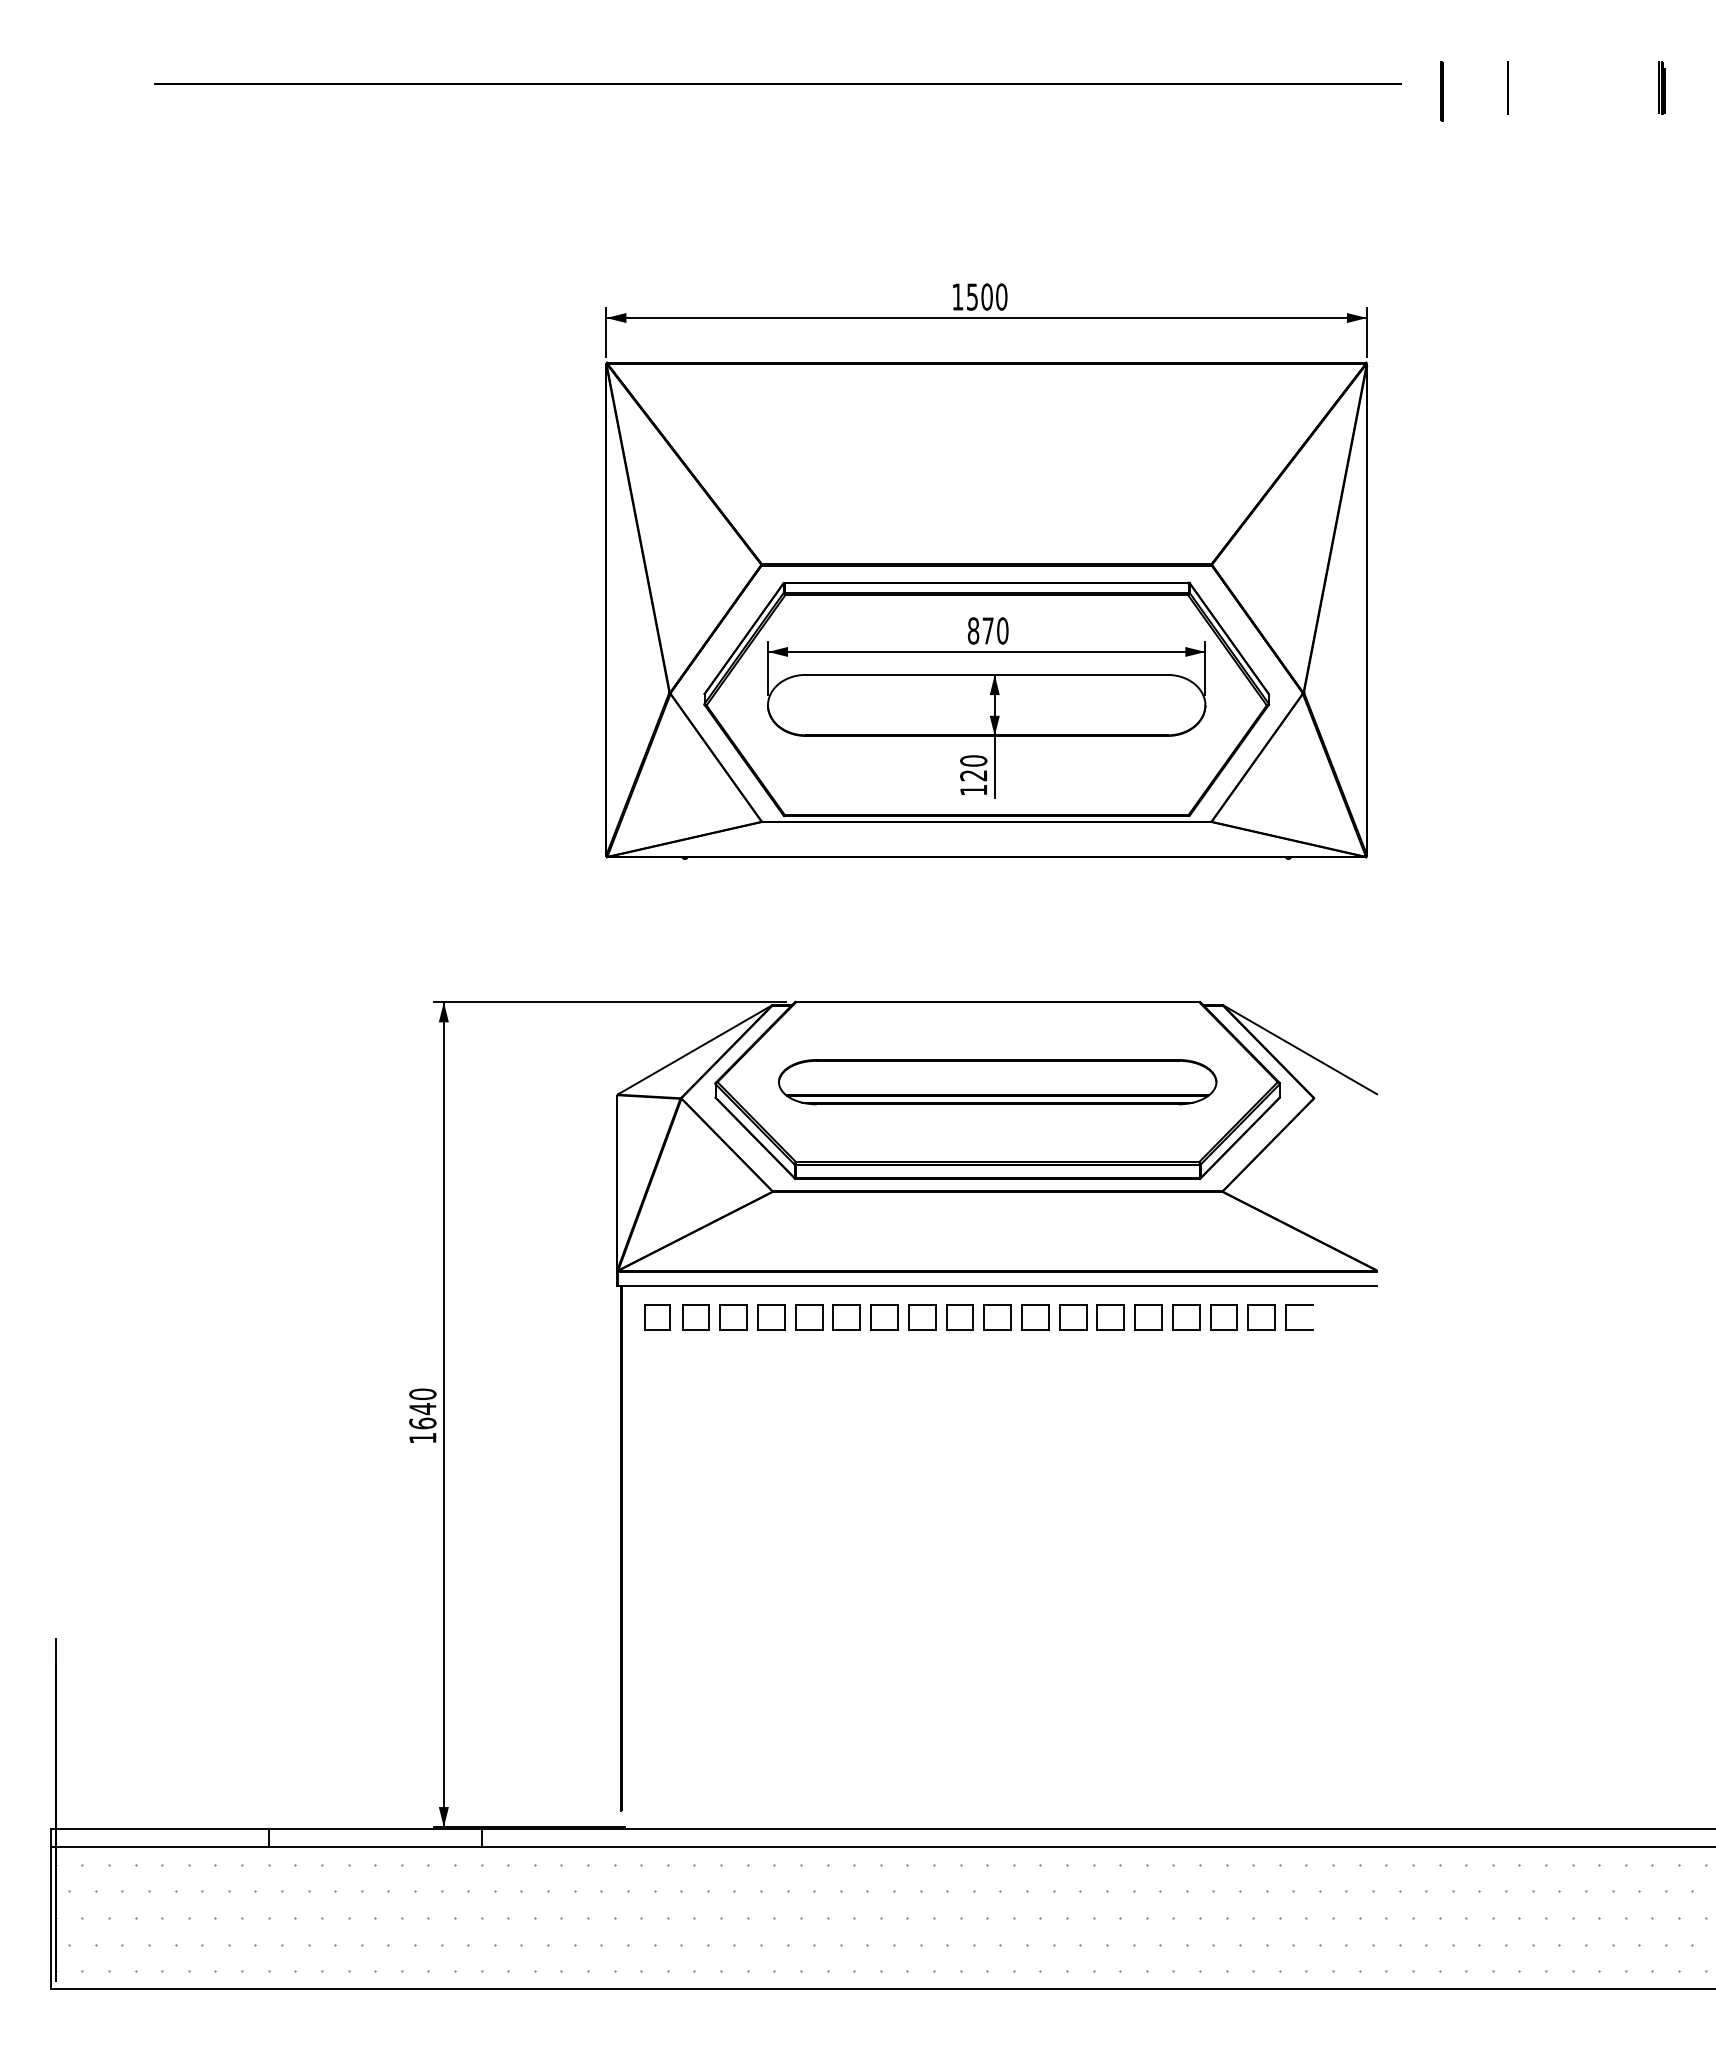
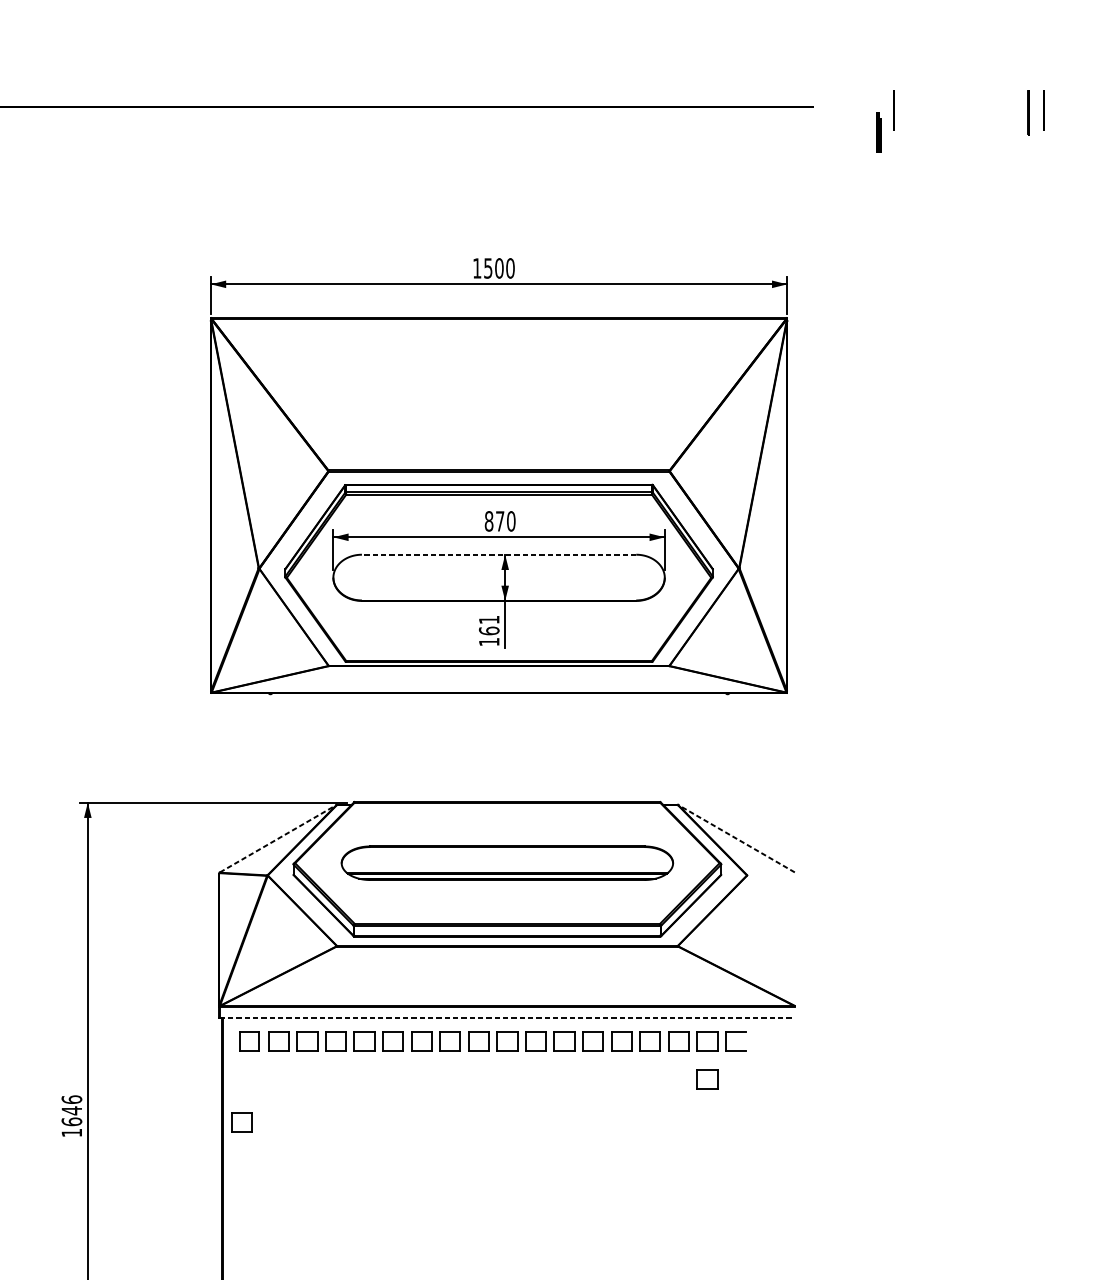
part: (1661, 87) -> (878, 132), moved
line: (1705, 87) -> (1043, 109), added
line: (1441, 91) -> (1028, 112), moved
line: (986, 674) -> (498, 554), solid -> dashed
text: (973, 768) -> (489, 625), 120 -> 161
line: (695, 1049) -> (278, 838), solid -> dashed
line: (1300, 1049) -> (736, 838), solid -> dashed
line: (997, 1286) -> (507, 1018), solid -> dashed
part: (1261, 1367) -> (707, 1079), added
text: (422, 1393) -> (71, 1099), 1640 -> 1646
part: (646, 1424) -> (241, 1122), added

